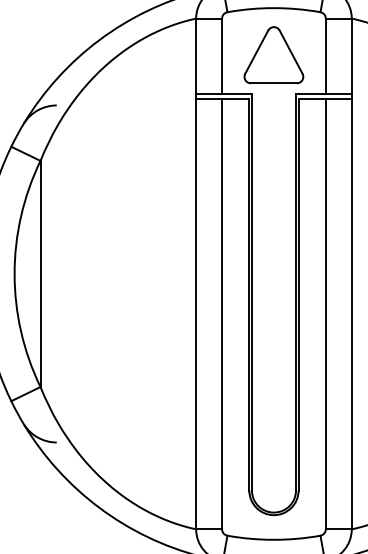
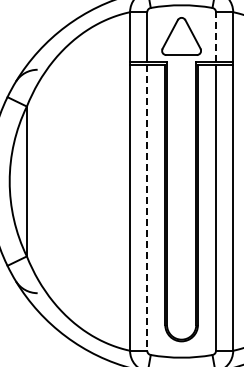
line: (326, 56) -> (216, 37), solid -> dashed
line: (222, 314) -> (147, 208), solid -> dashed

